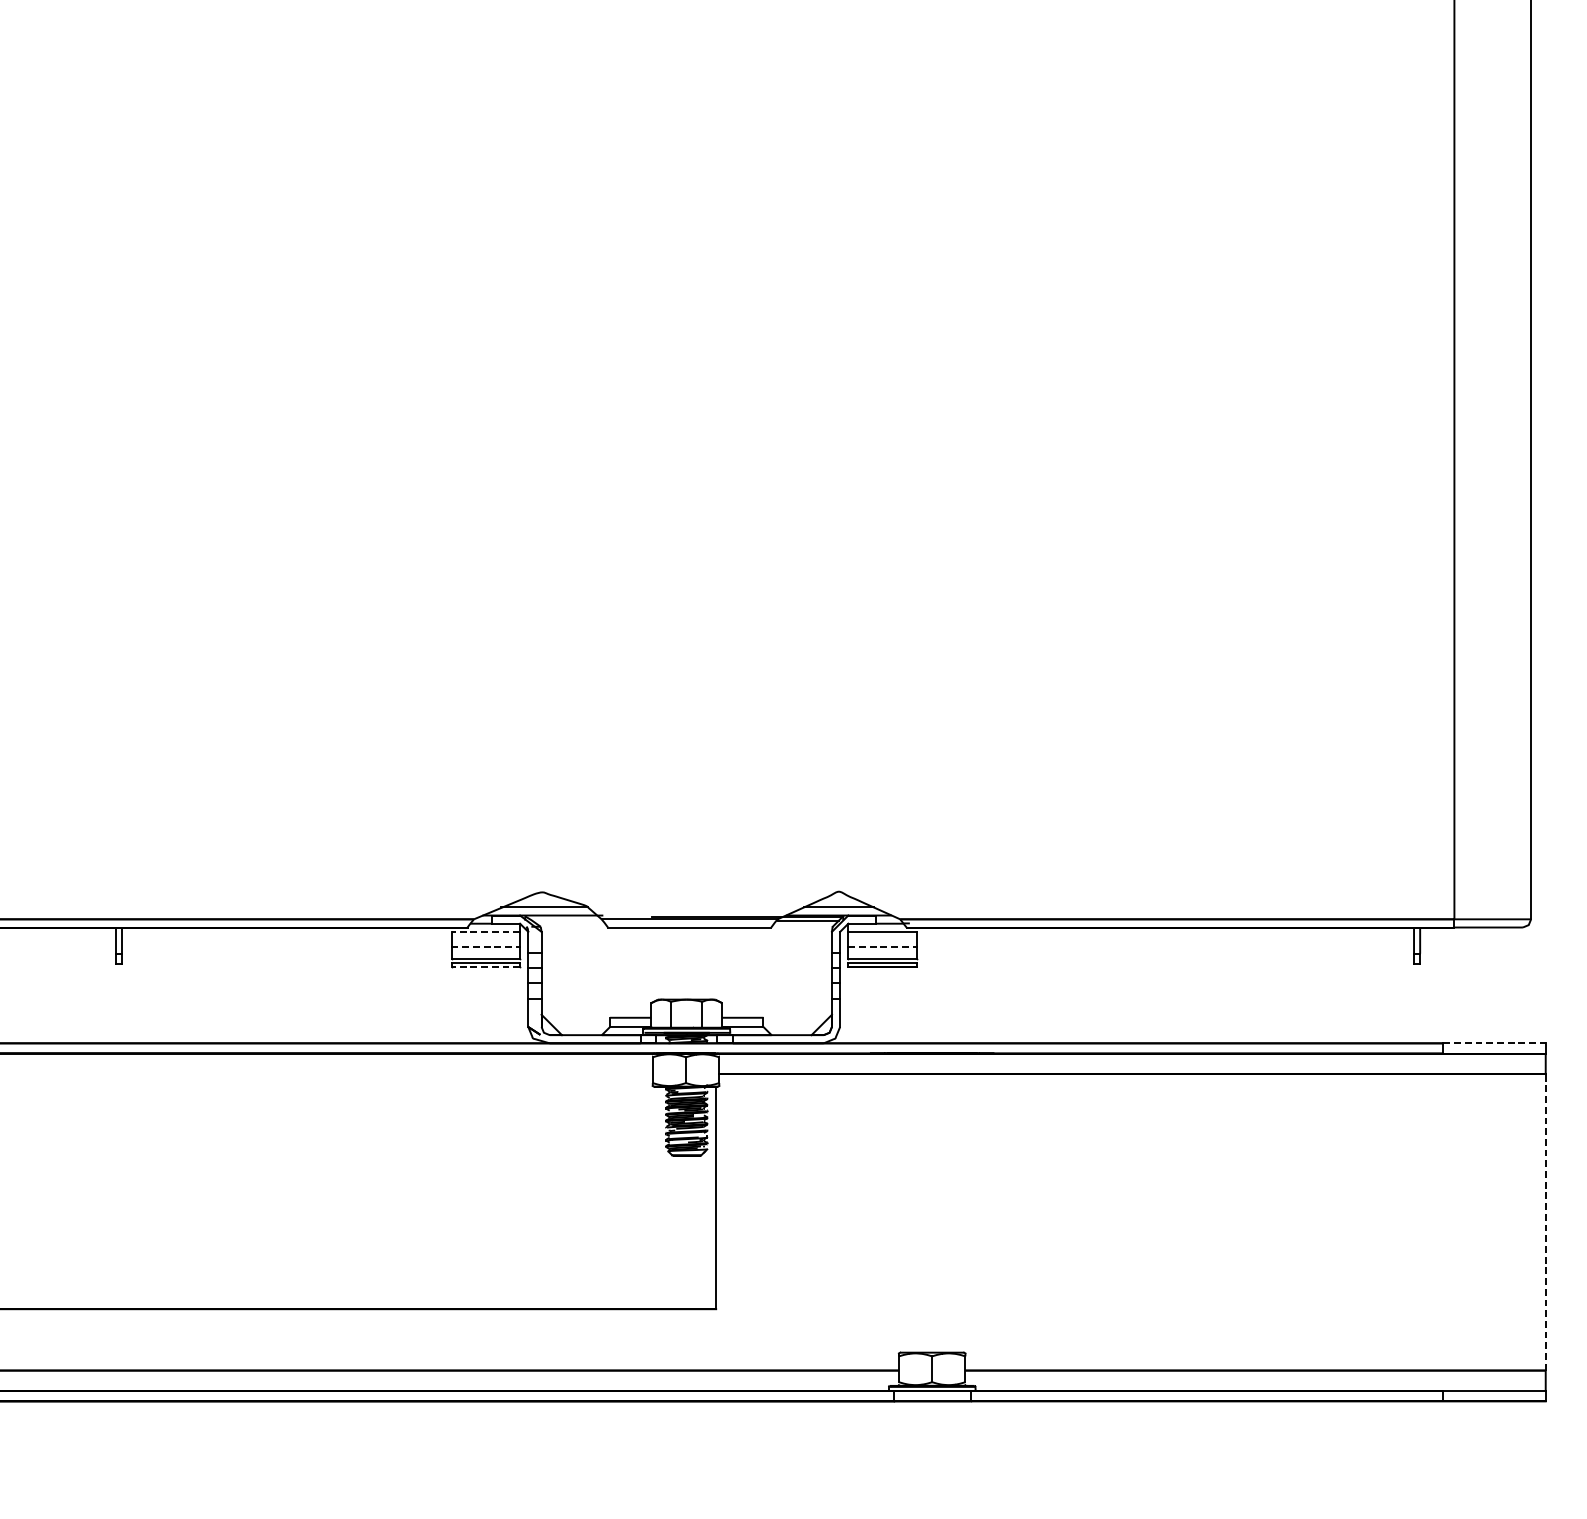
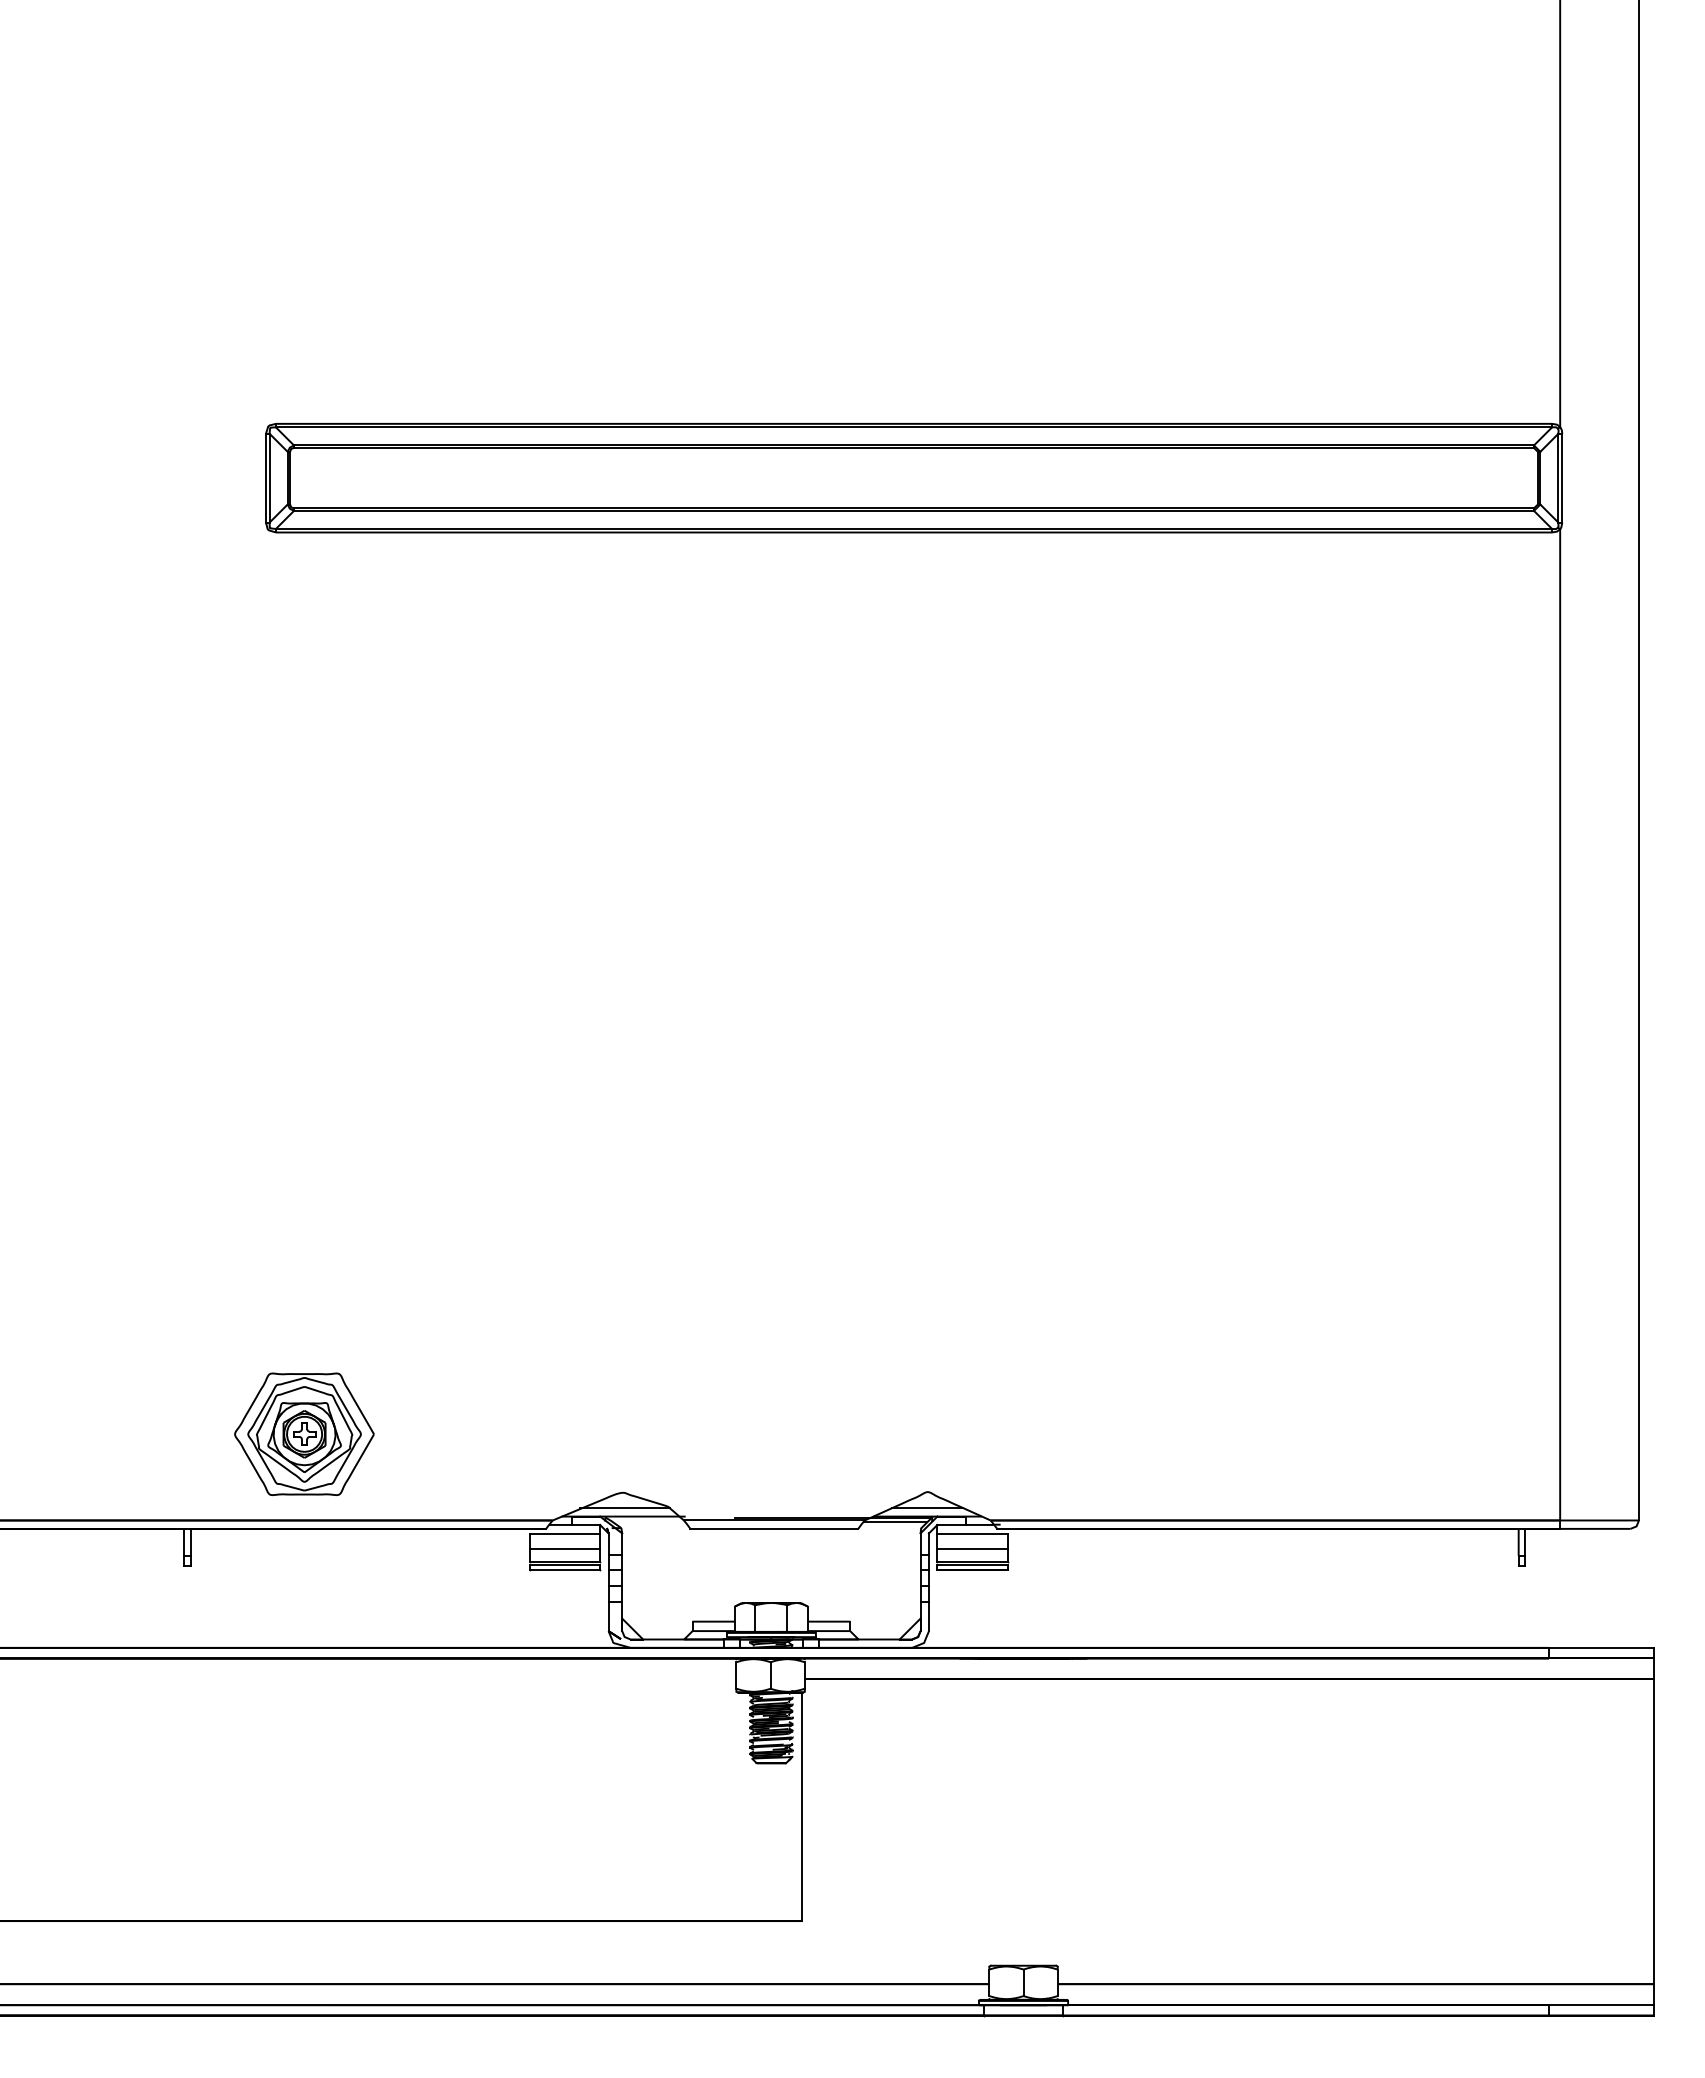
part: (232, 834) -> (304, 1433), added
line: (485, 931) -> (564, 1533), dashed -> solid
line: (486, 946) -> (565, 1548), dashed -> solid
line: (883, 946) -> (973, 1548), dashed -> solid
line: (485, 967) -> (564, 1569), dashed -> solid
line: (1494, 1042) -> (1601, 1647), dashed -> solid
line: (1546, 1222) -> (1654, 1831), dashed -> solid

